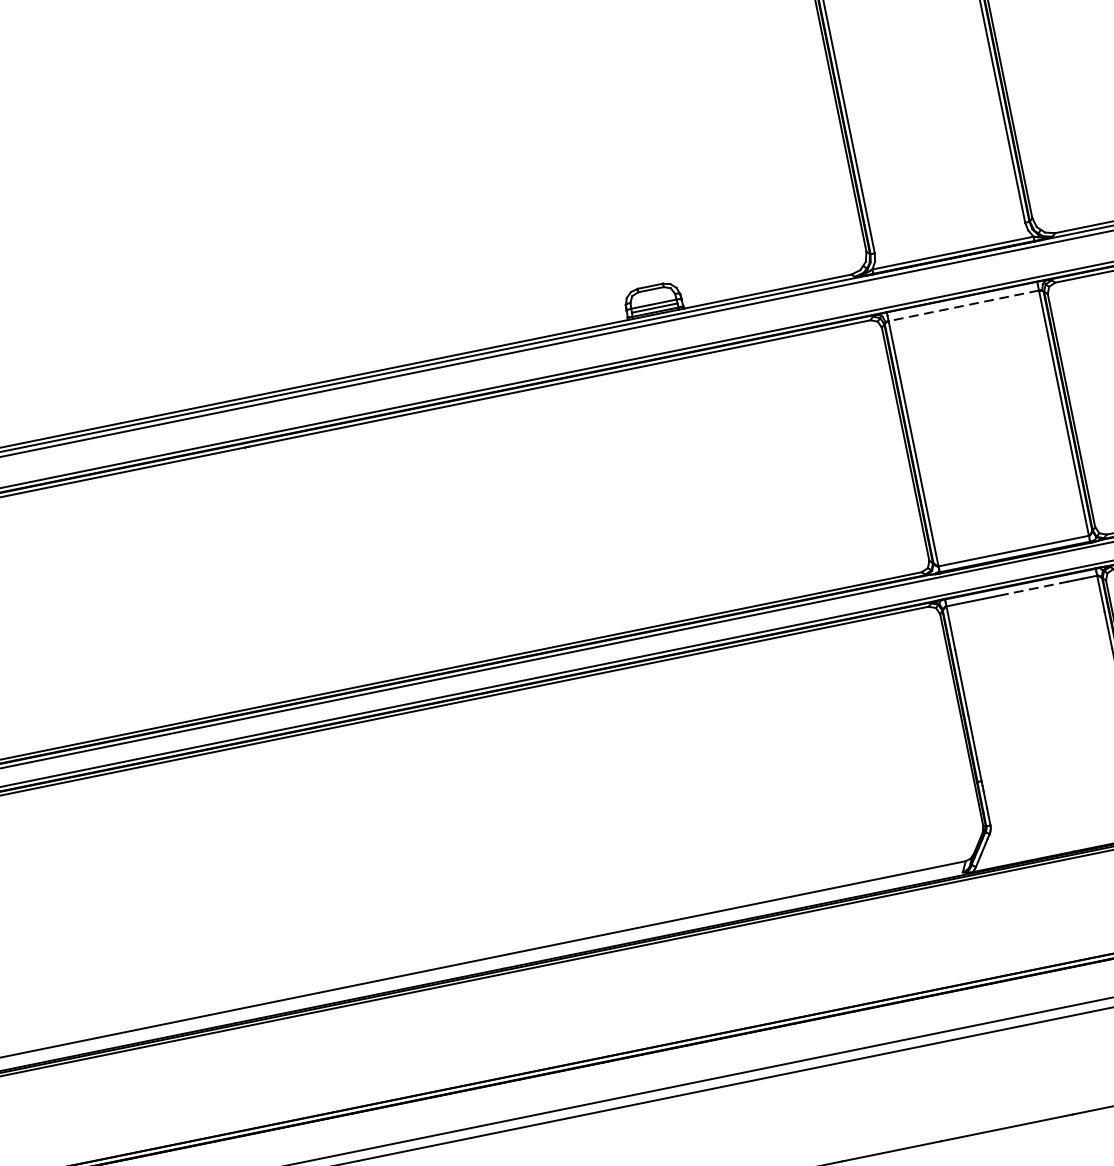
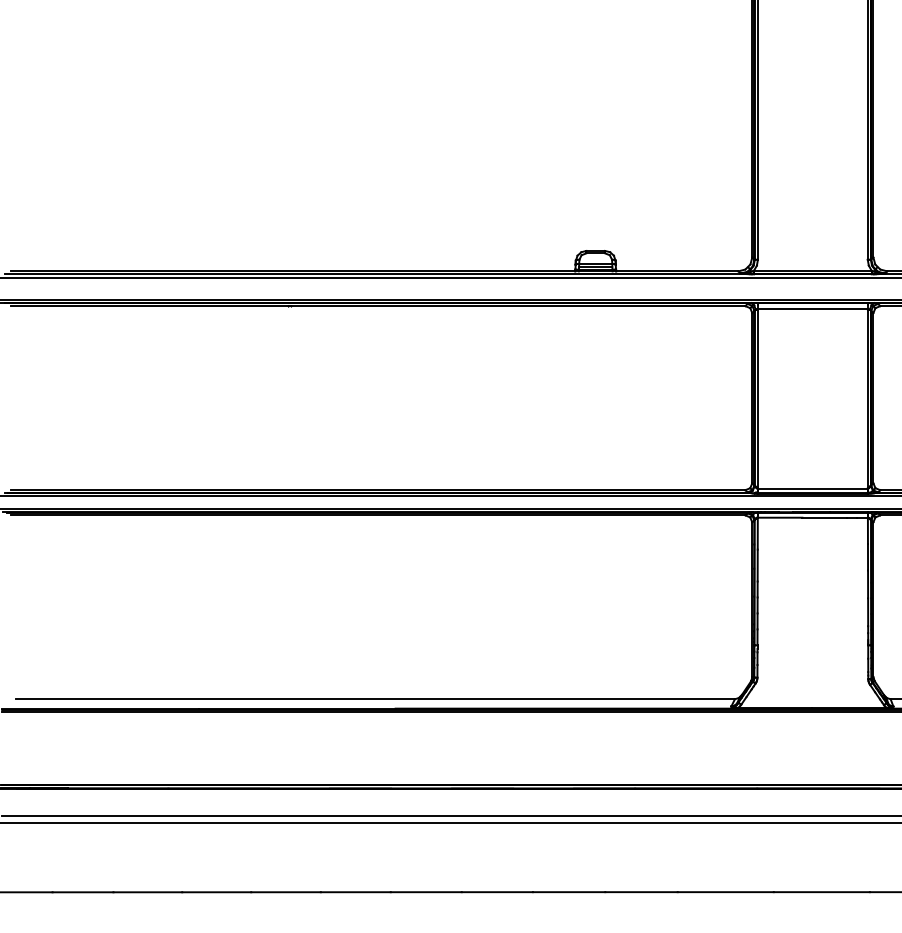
line: (963, 306) -> (812, 309), dashed -> solid
line: (1037, 587) -> (824, 517), dashed -> solid

